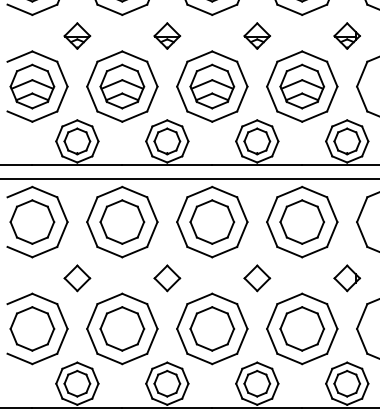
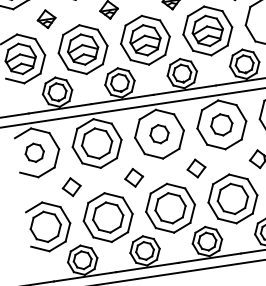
part: (32, 221) -> (34, 152), size x0.6
part: (212, 221) -> (159, 133), size x0.6
part: (301, 221) -> (221, 124), size x0.7

